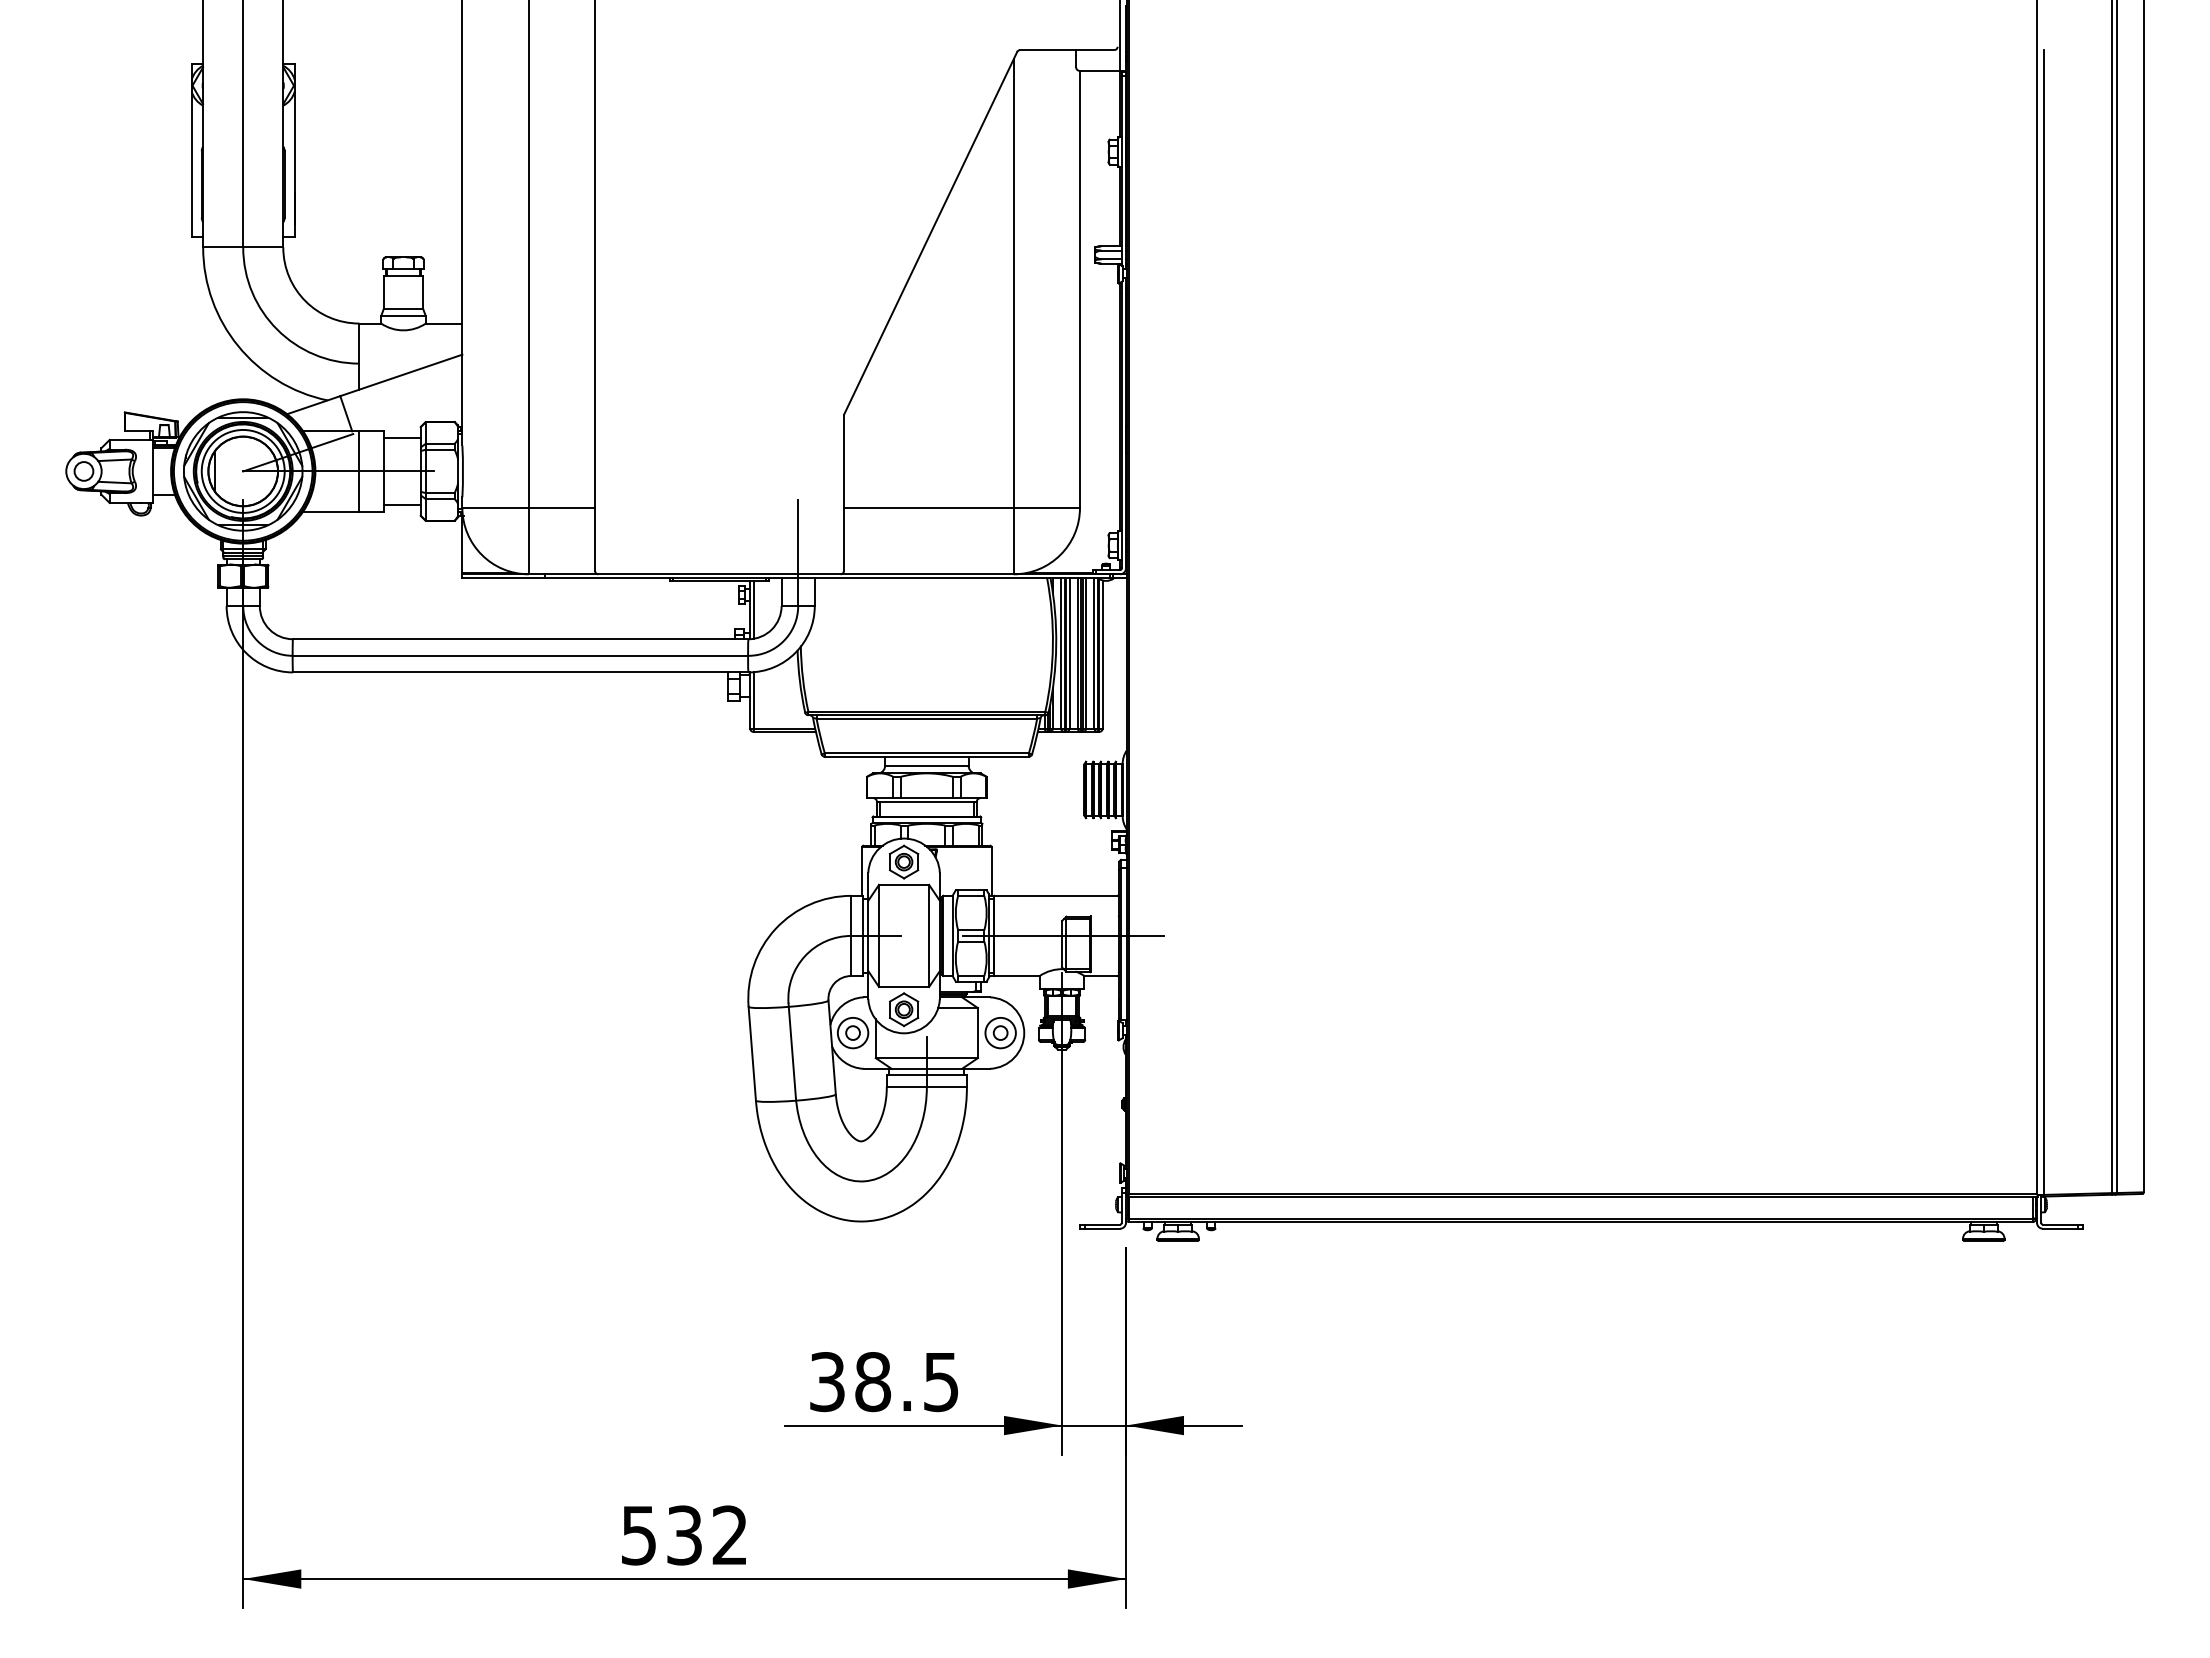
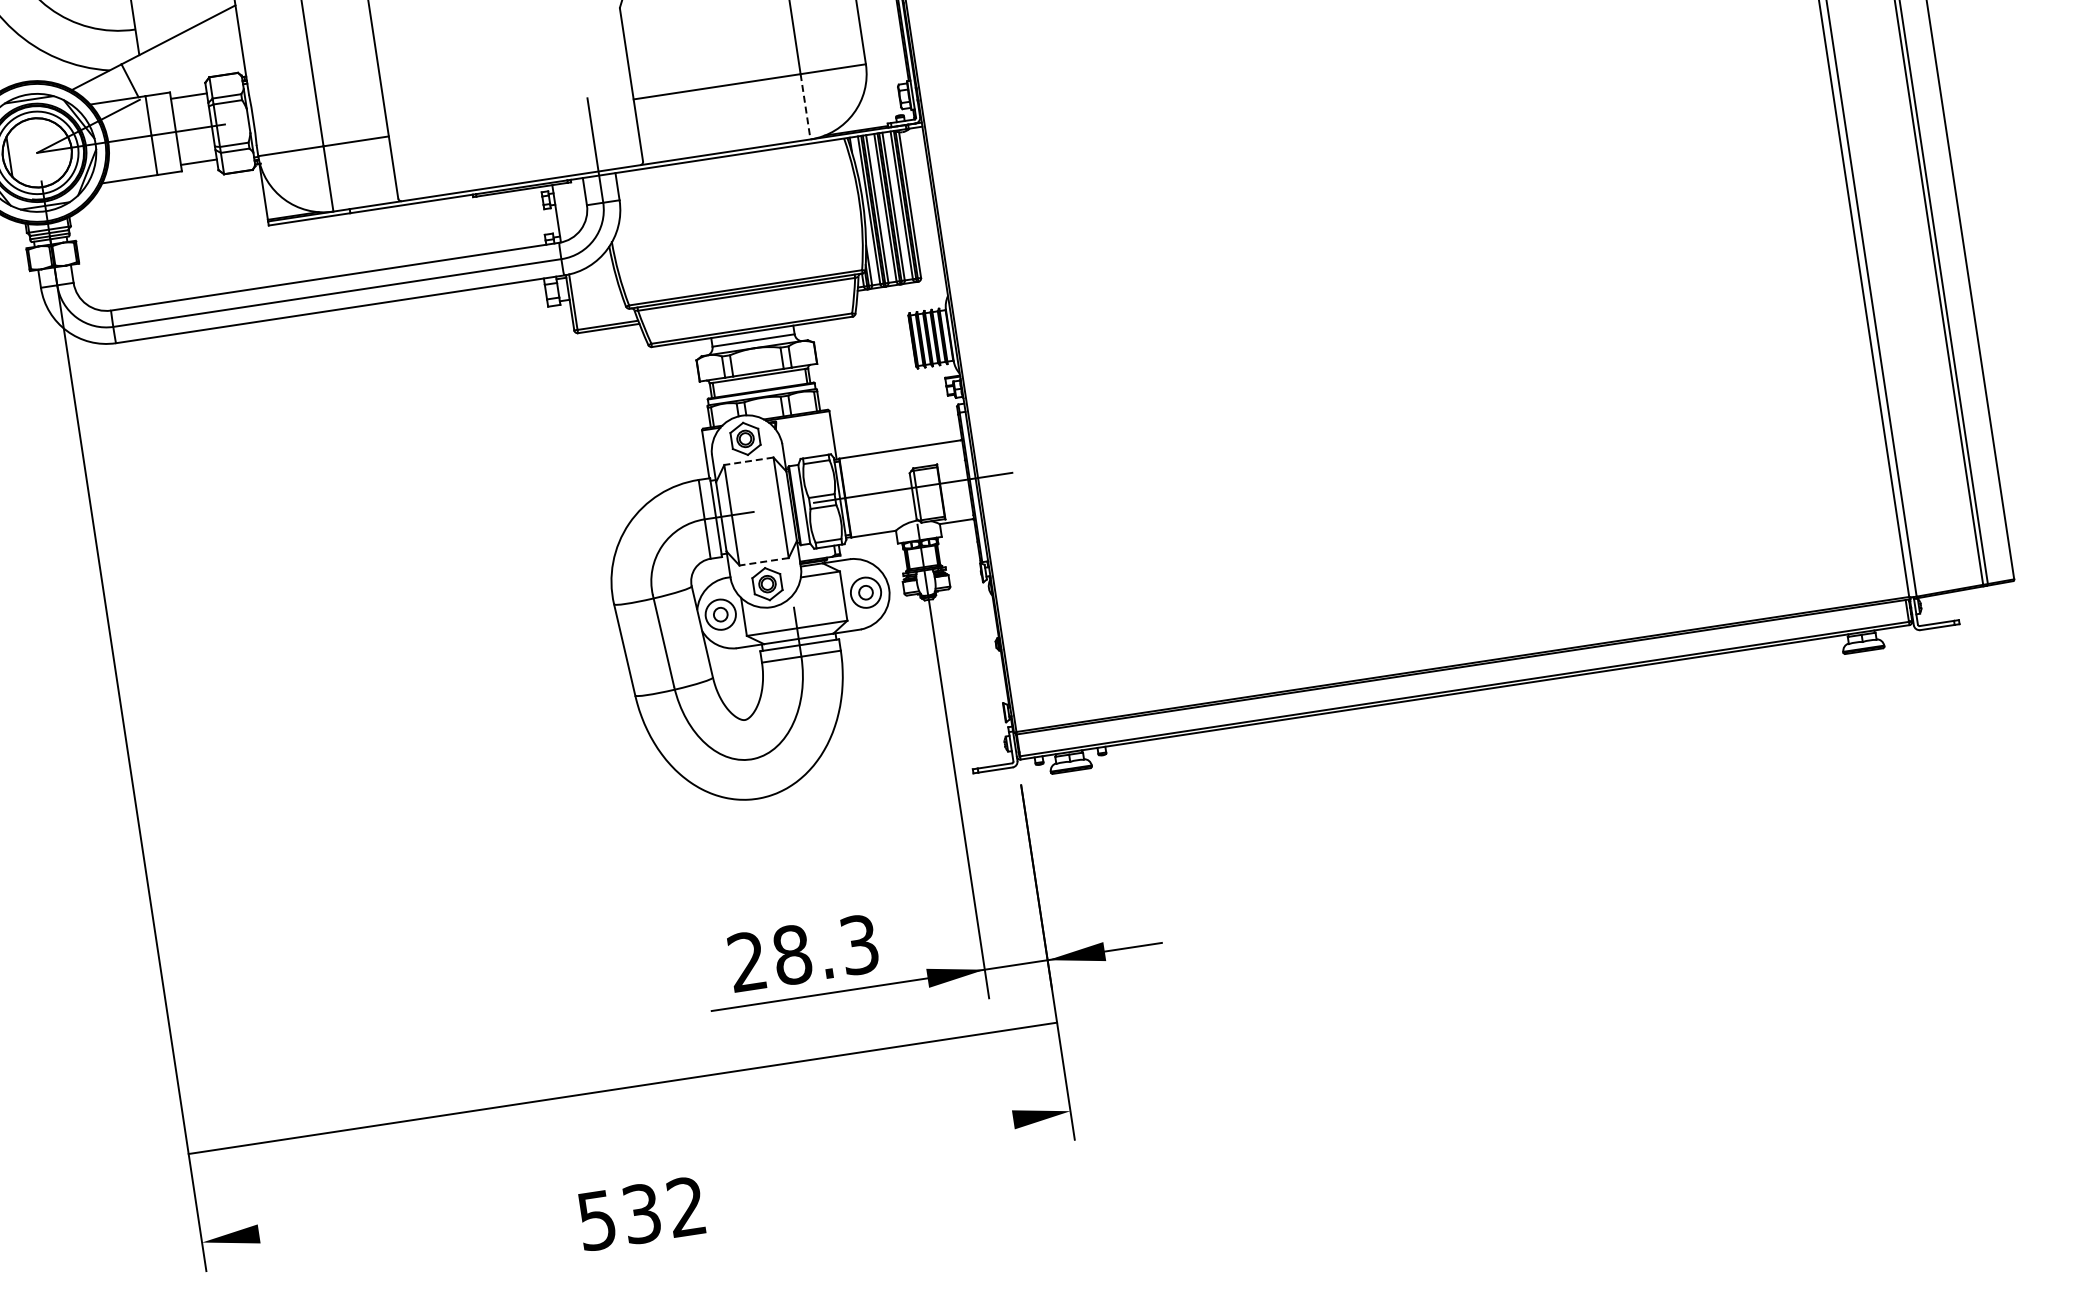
line: (1013, 541) -> (805, 107), solid -> dashed
line: (753, 609) -> (559, 212), removed
line: (903, 884) -> (748, 461), solid -> dashed
line: (903, 987) -> (763, 562), solid -> dashed
text: (884, 1382) -> (803, 953), 38.5 -> 28.3
text: (683, 1535) -> (640, 1213), moved
line: (684, 1579) -> (622, 1088), moved

